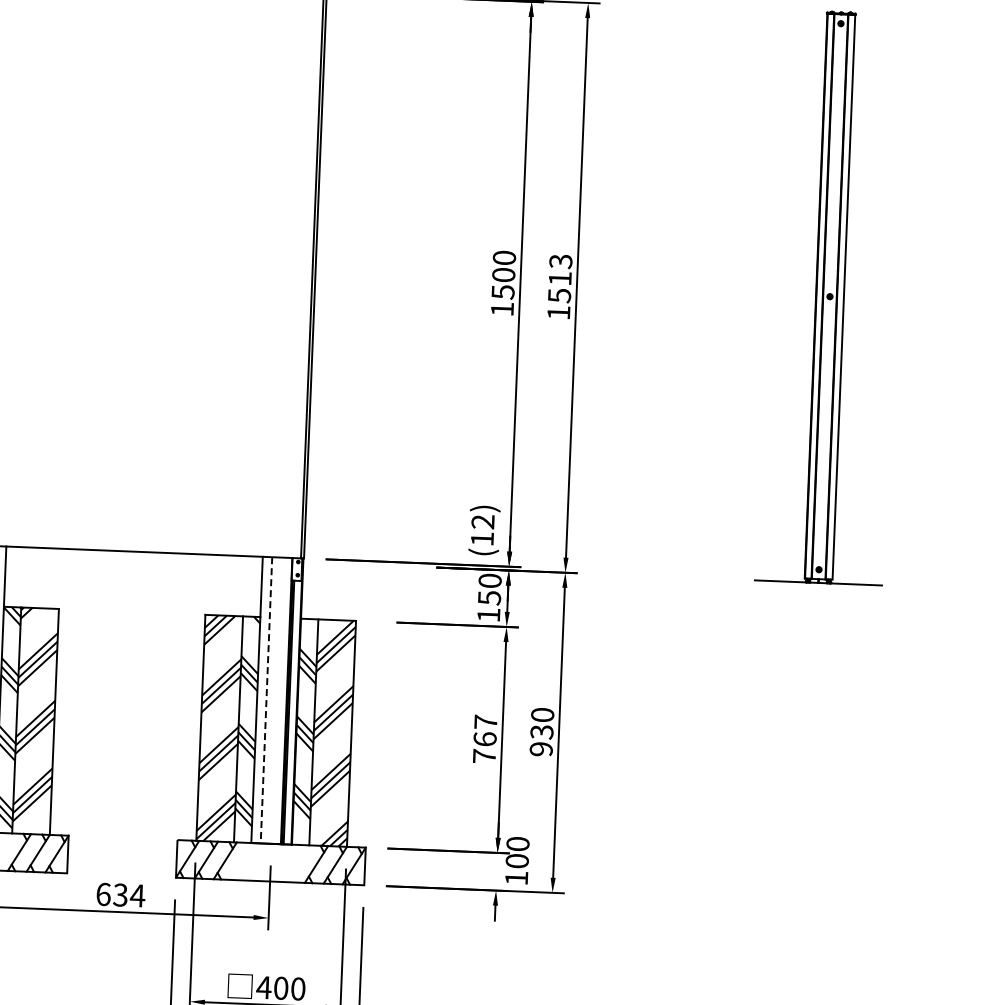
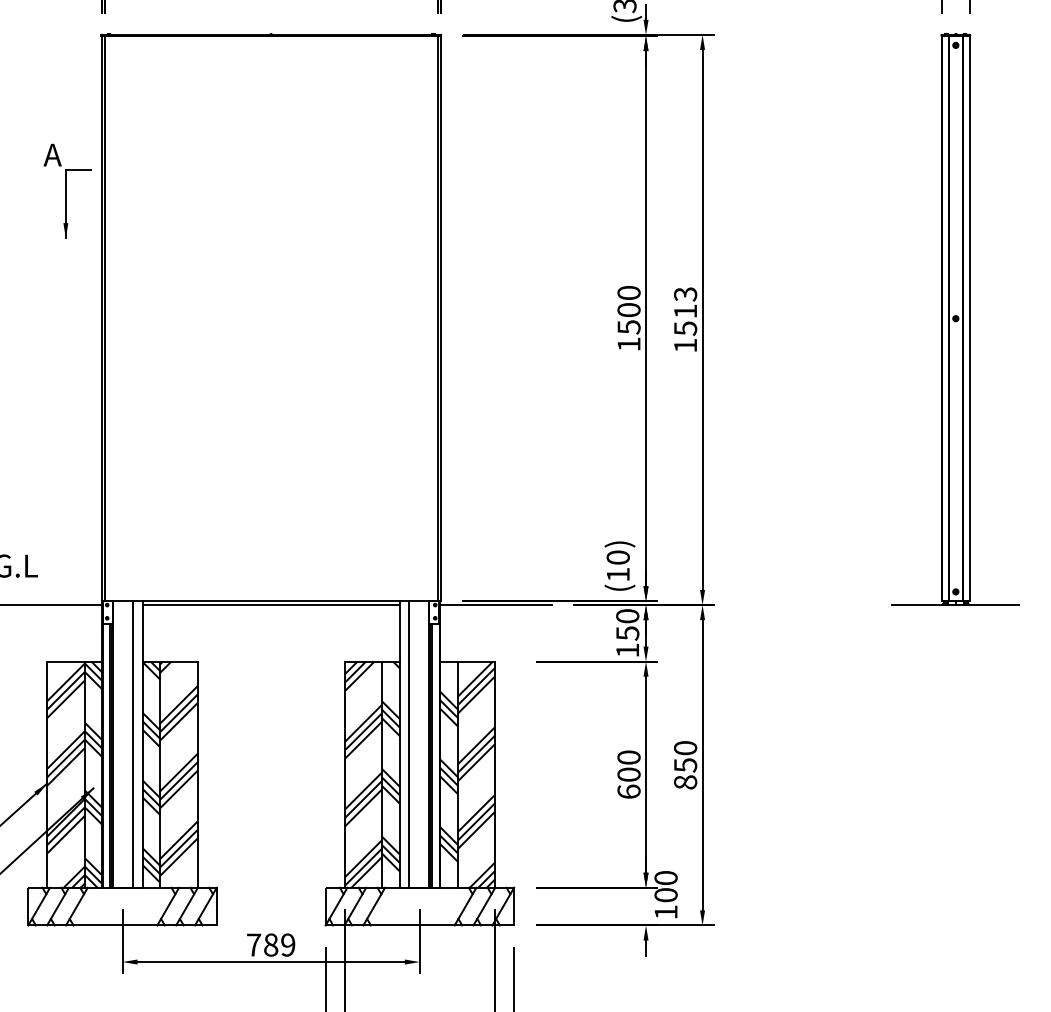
text: (482, 521) -> (617, 557), (12) -> (10)
line: (133, 555) -> (270, 605), added
line: (358, 564) -> (495, 605), added
line: (265, 701) -> (408, 745), dashed -> solid
text: (484, 739) -> (628, 774), 767 -> 600
text: (541, 740) -> (685, 773), 930 -> 850
text: (121, 894) -> (271, 944), 634 -> 789

